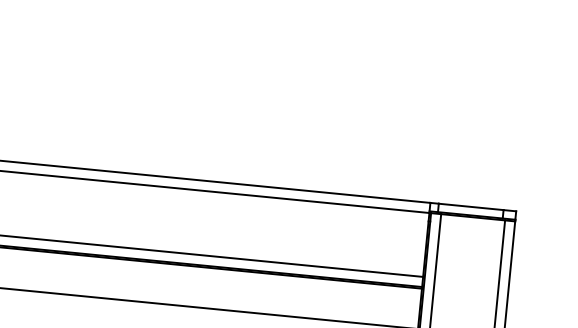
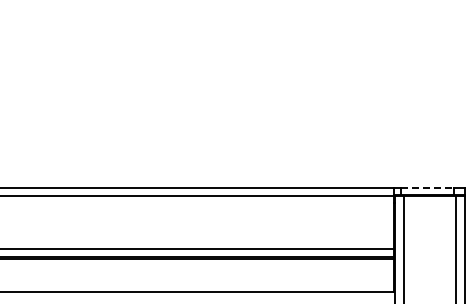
line: (471, 206) -> (427, 187), solid -> dashed

